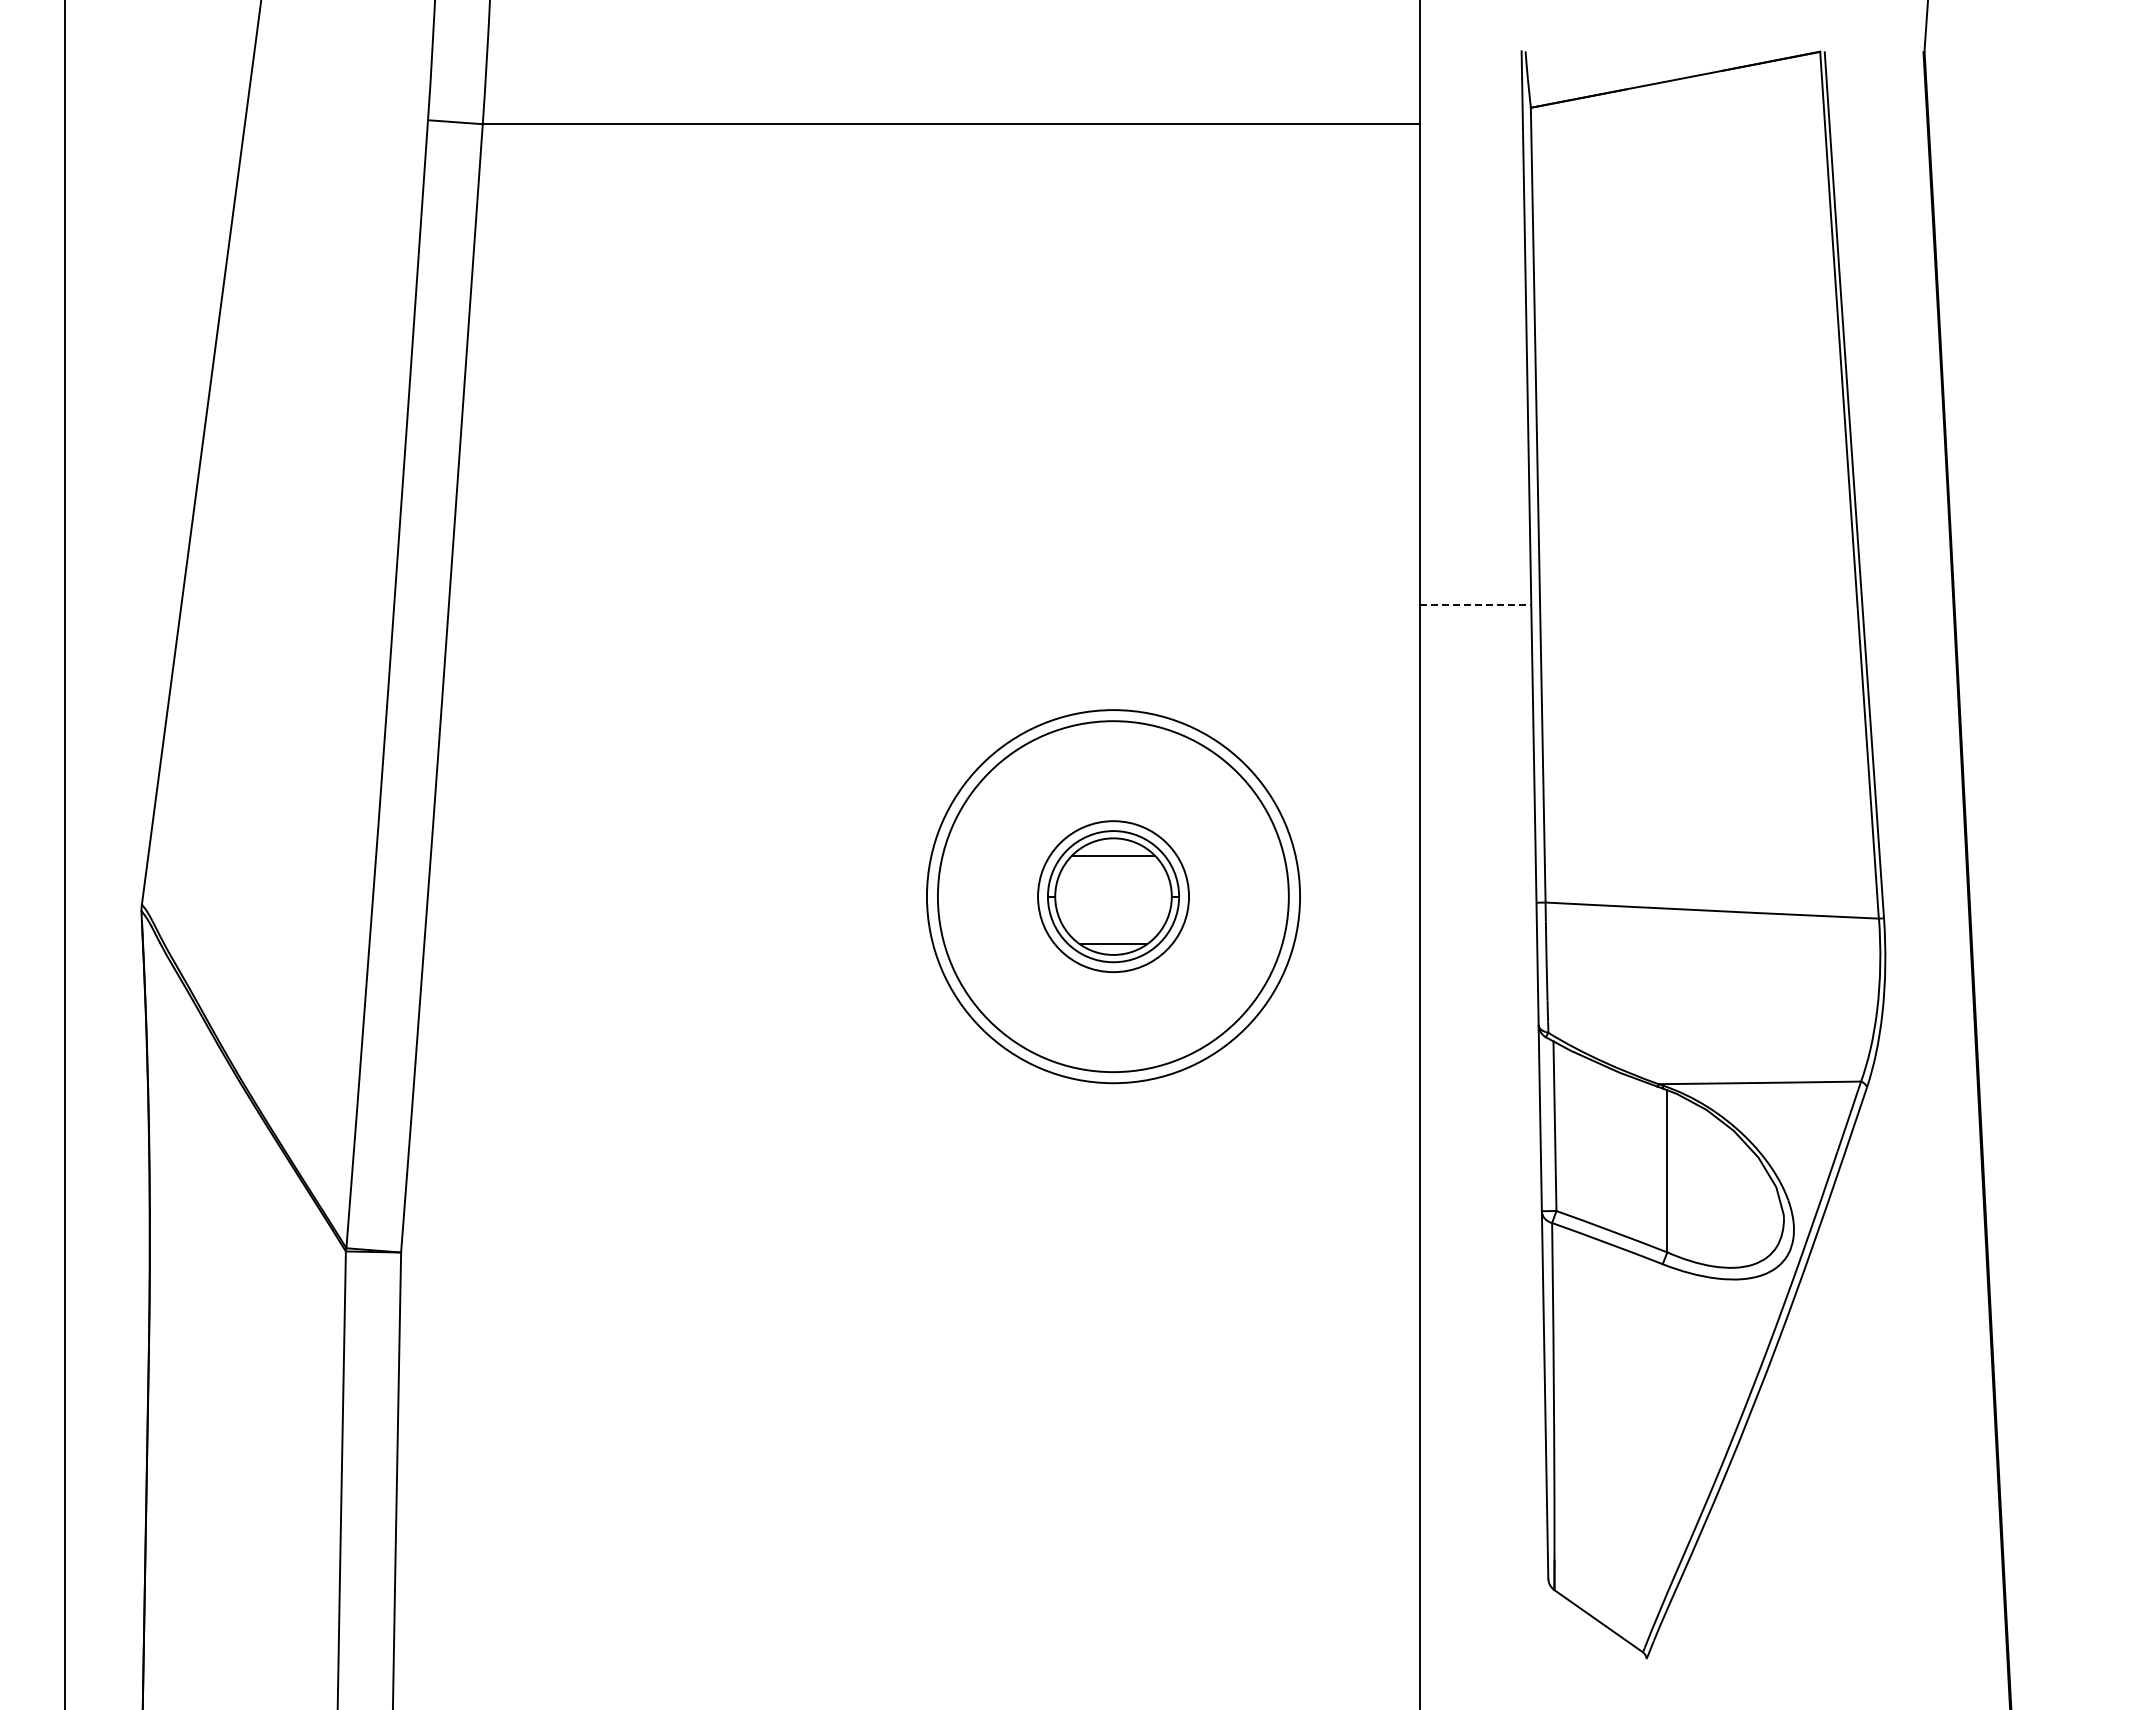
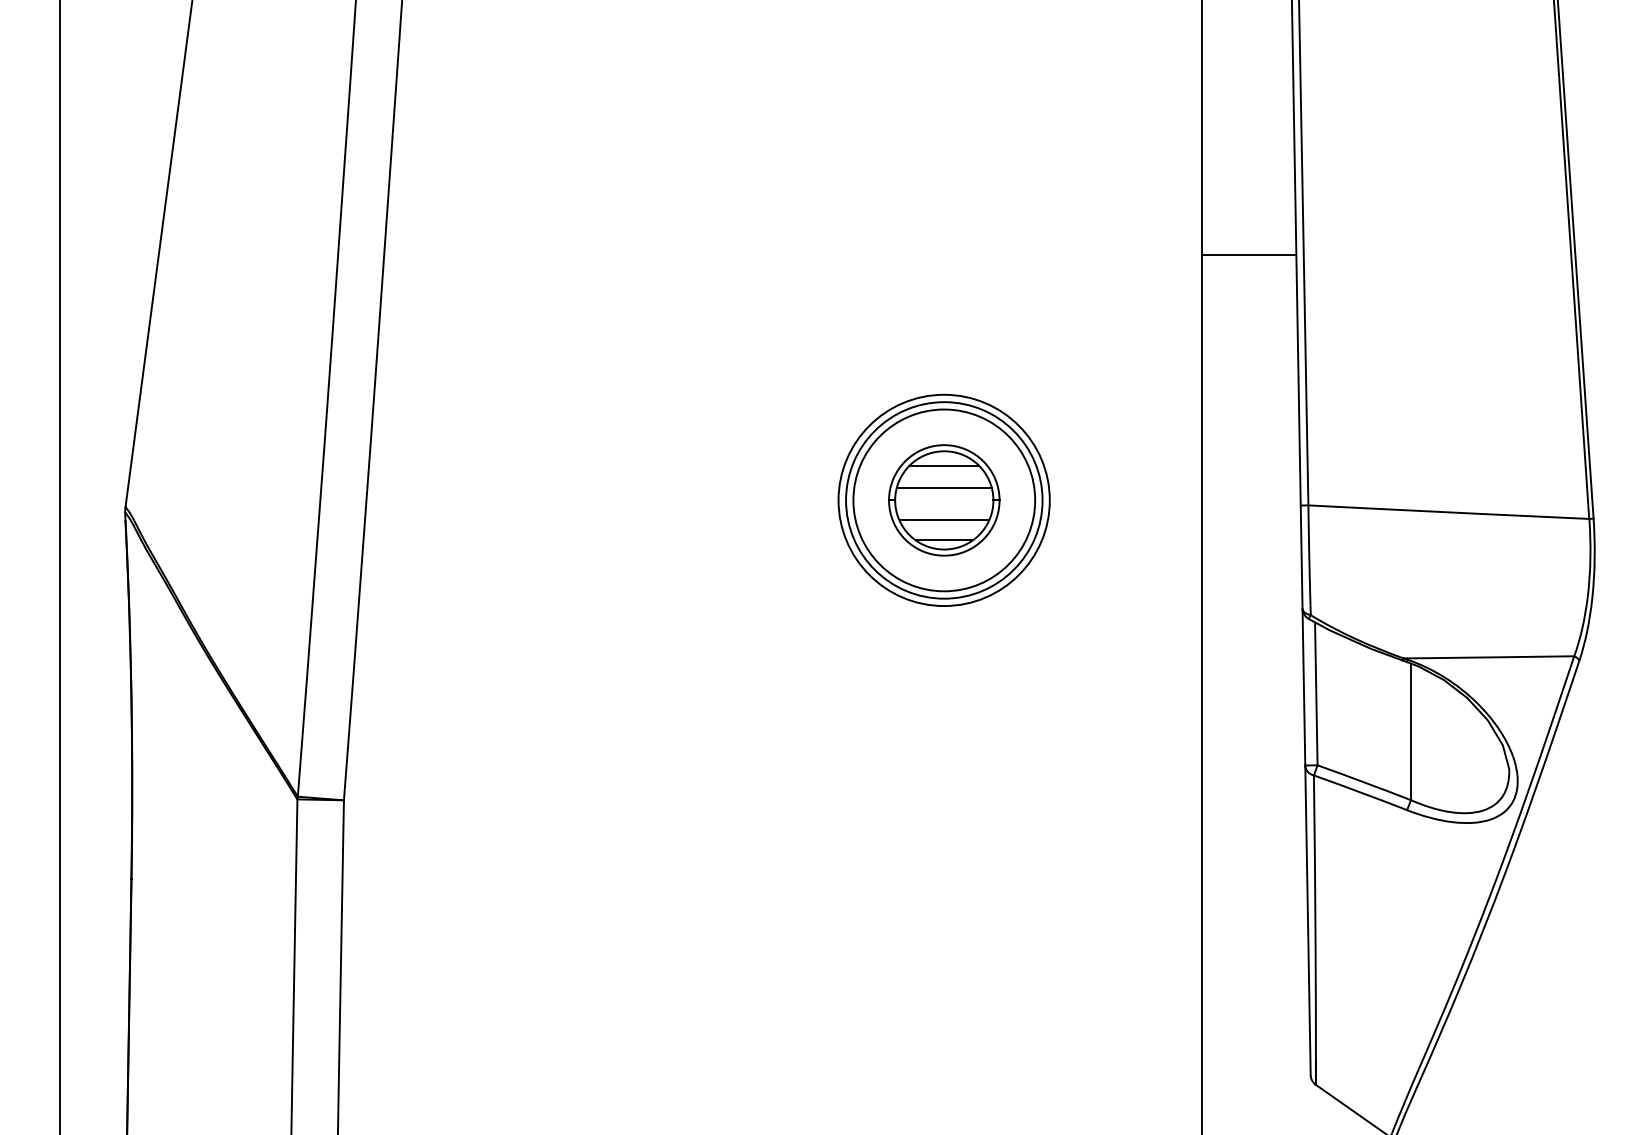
line: (1475, 605) -> (1249, 255), dashed -> solid
line: (1113, 881) -> (944, 487), added
circle: (1113, 896) -> (944, 500), size x0.62
circle: (1113, 896) -> (944, 500), size x0.71
circle: (1113, 896) -> (944, 500), size x1.43
line: (1113, 919) -> (944, 519), added

